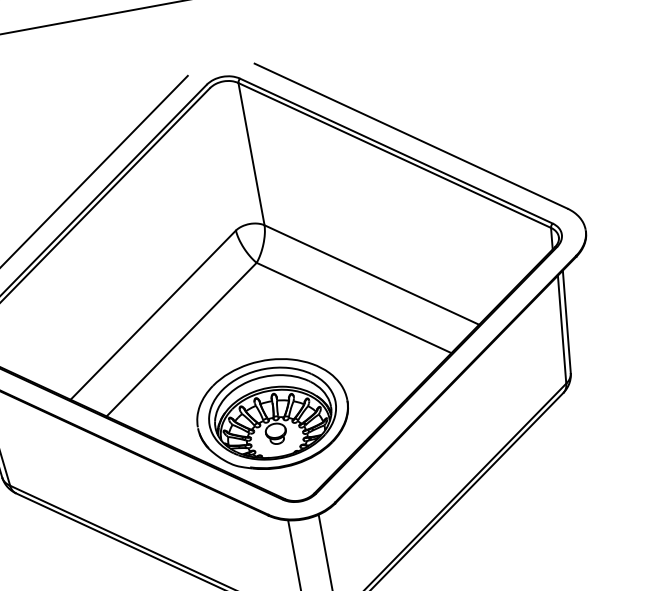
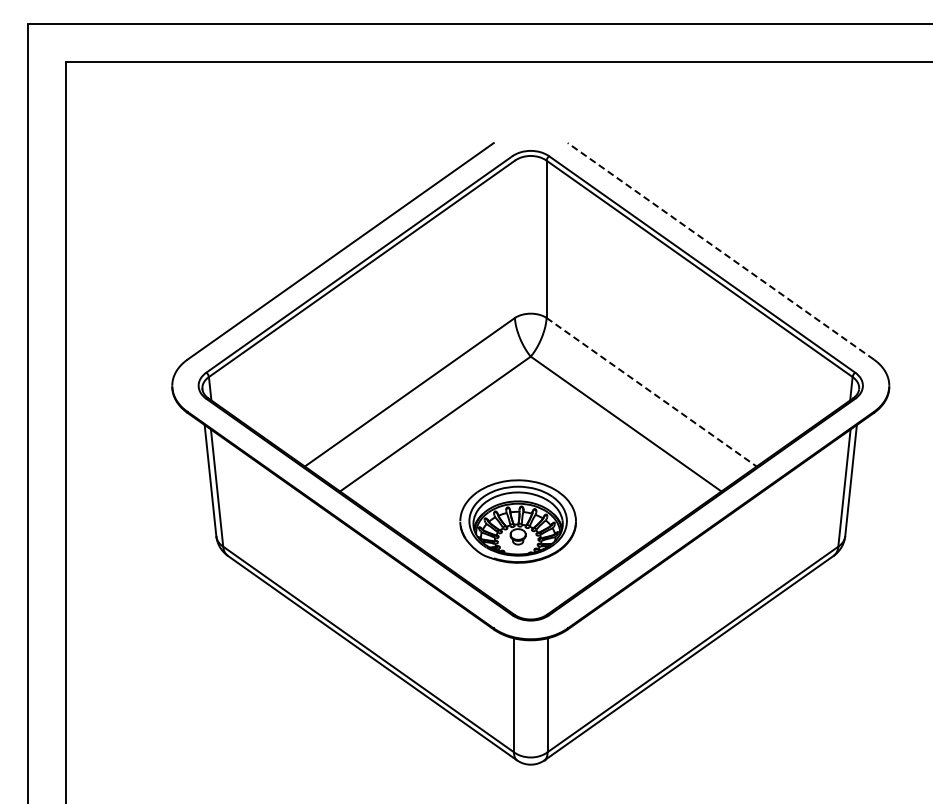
line: (410, 136) -> (720, 251), solid -> dashed
line: (371, 275) -> (651, 392), solid -> dashed
part: (272, 414) -> (517, 521), size x0.7

